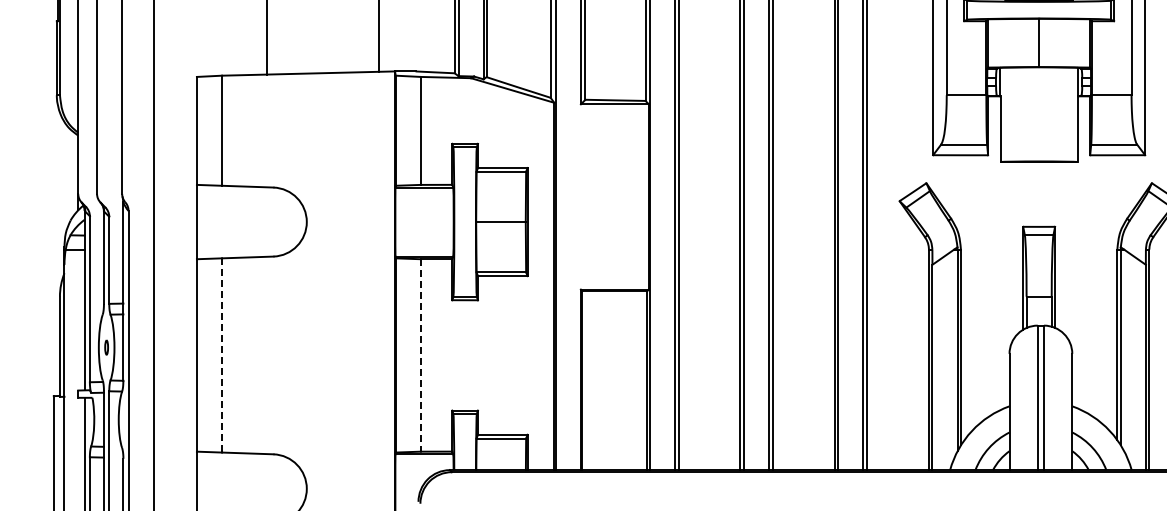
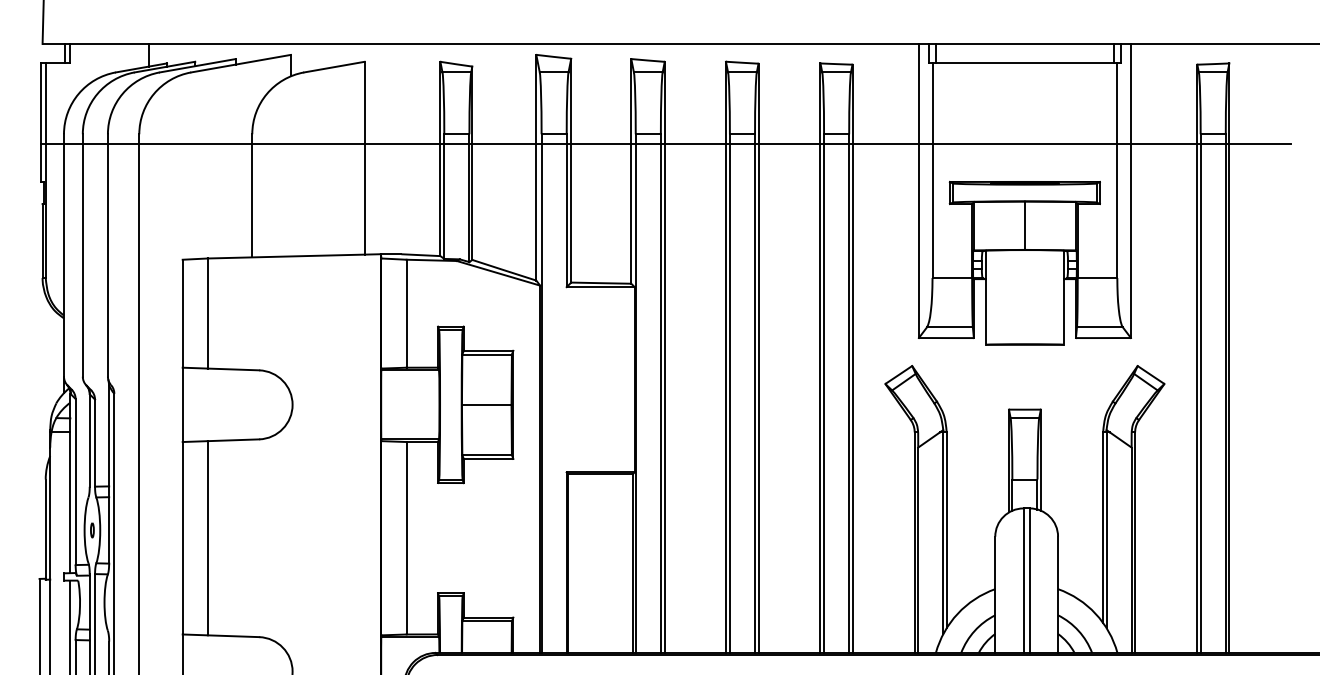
line: (221, 355) -> (207, 538), dashed -> solid
line: (420, 355) -> (406, 538), dashed -> solid

